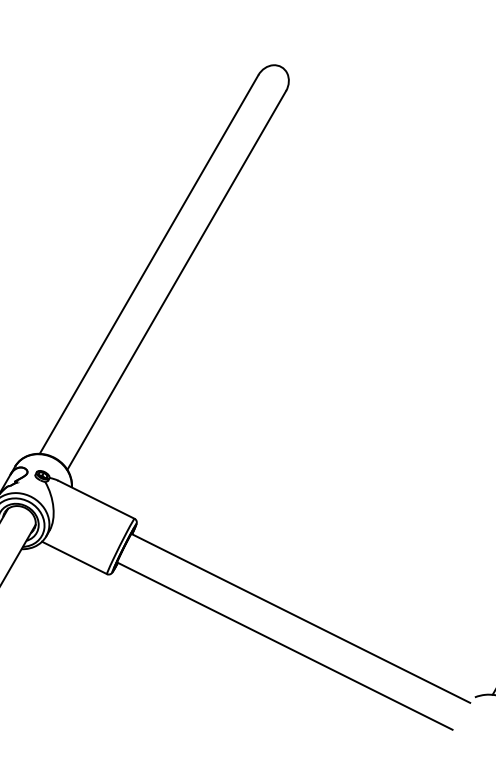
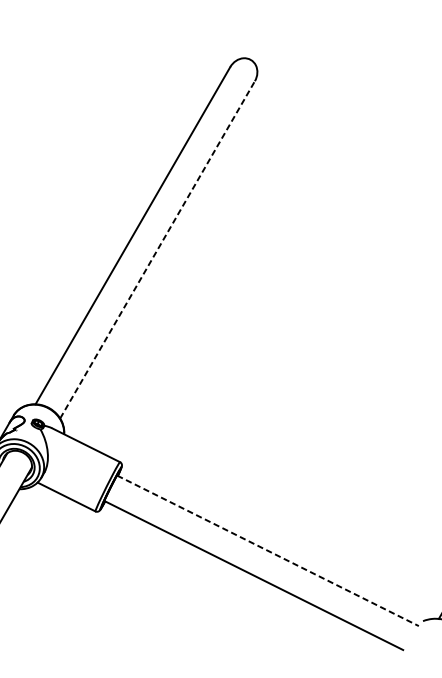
line: (176, 280) -> (157, 249), solid -> dashed
line: (301, 618) -> (268, 550), solid -> dashed

